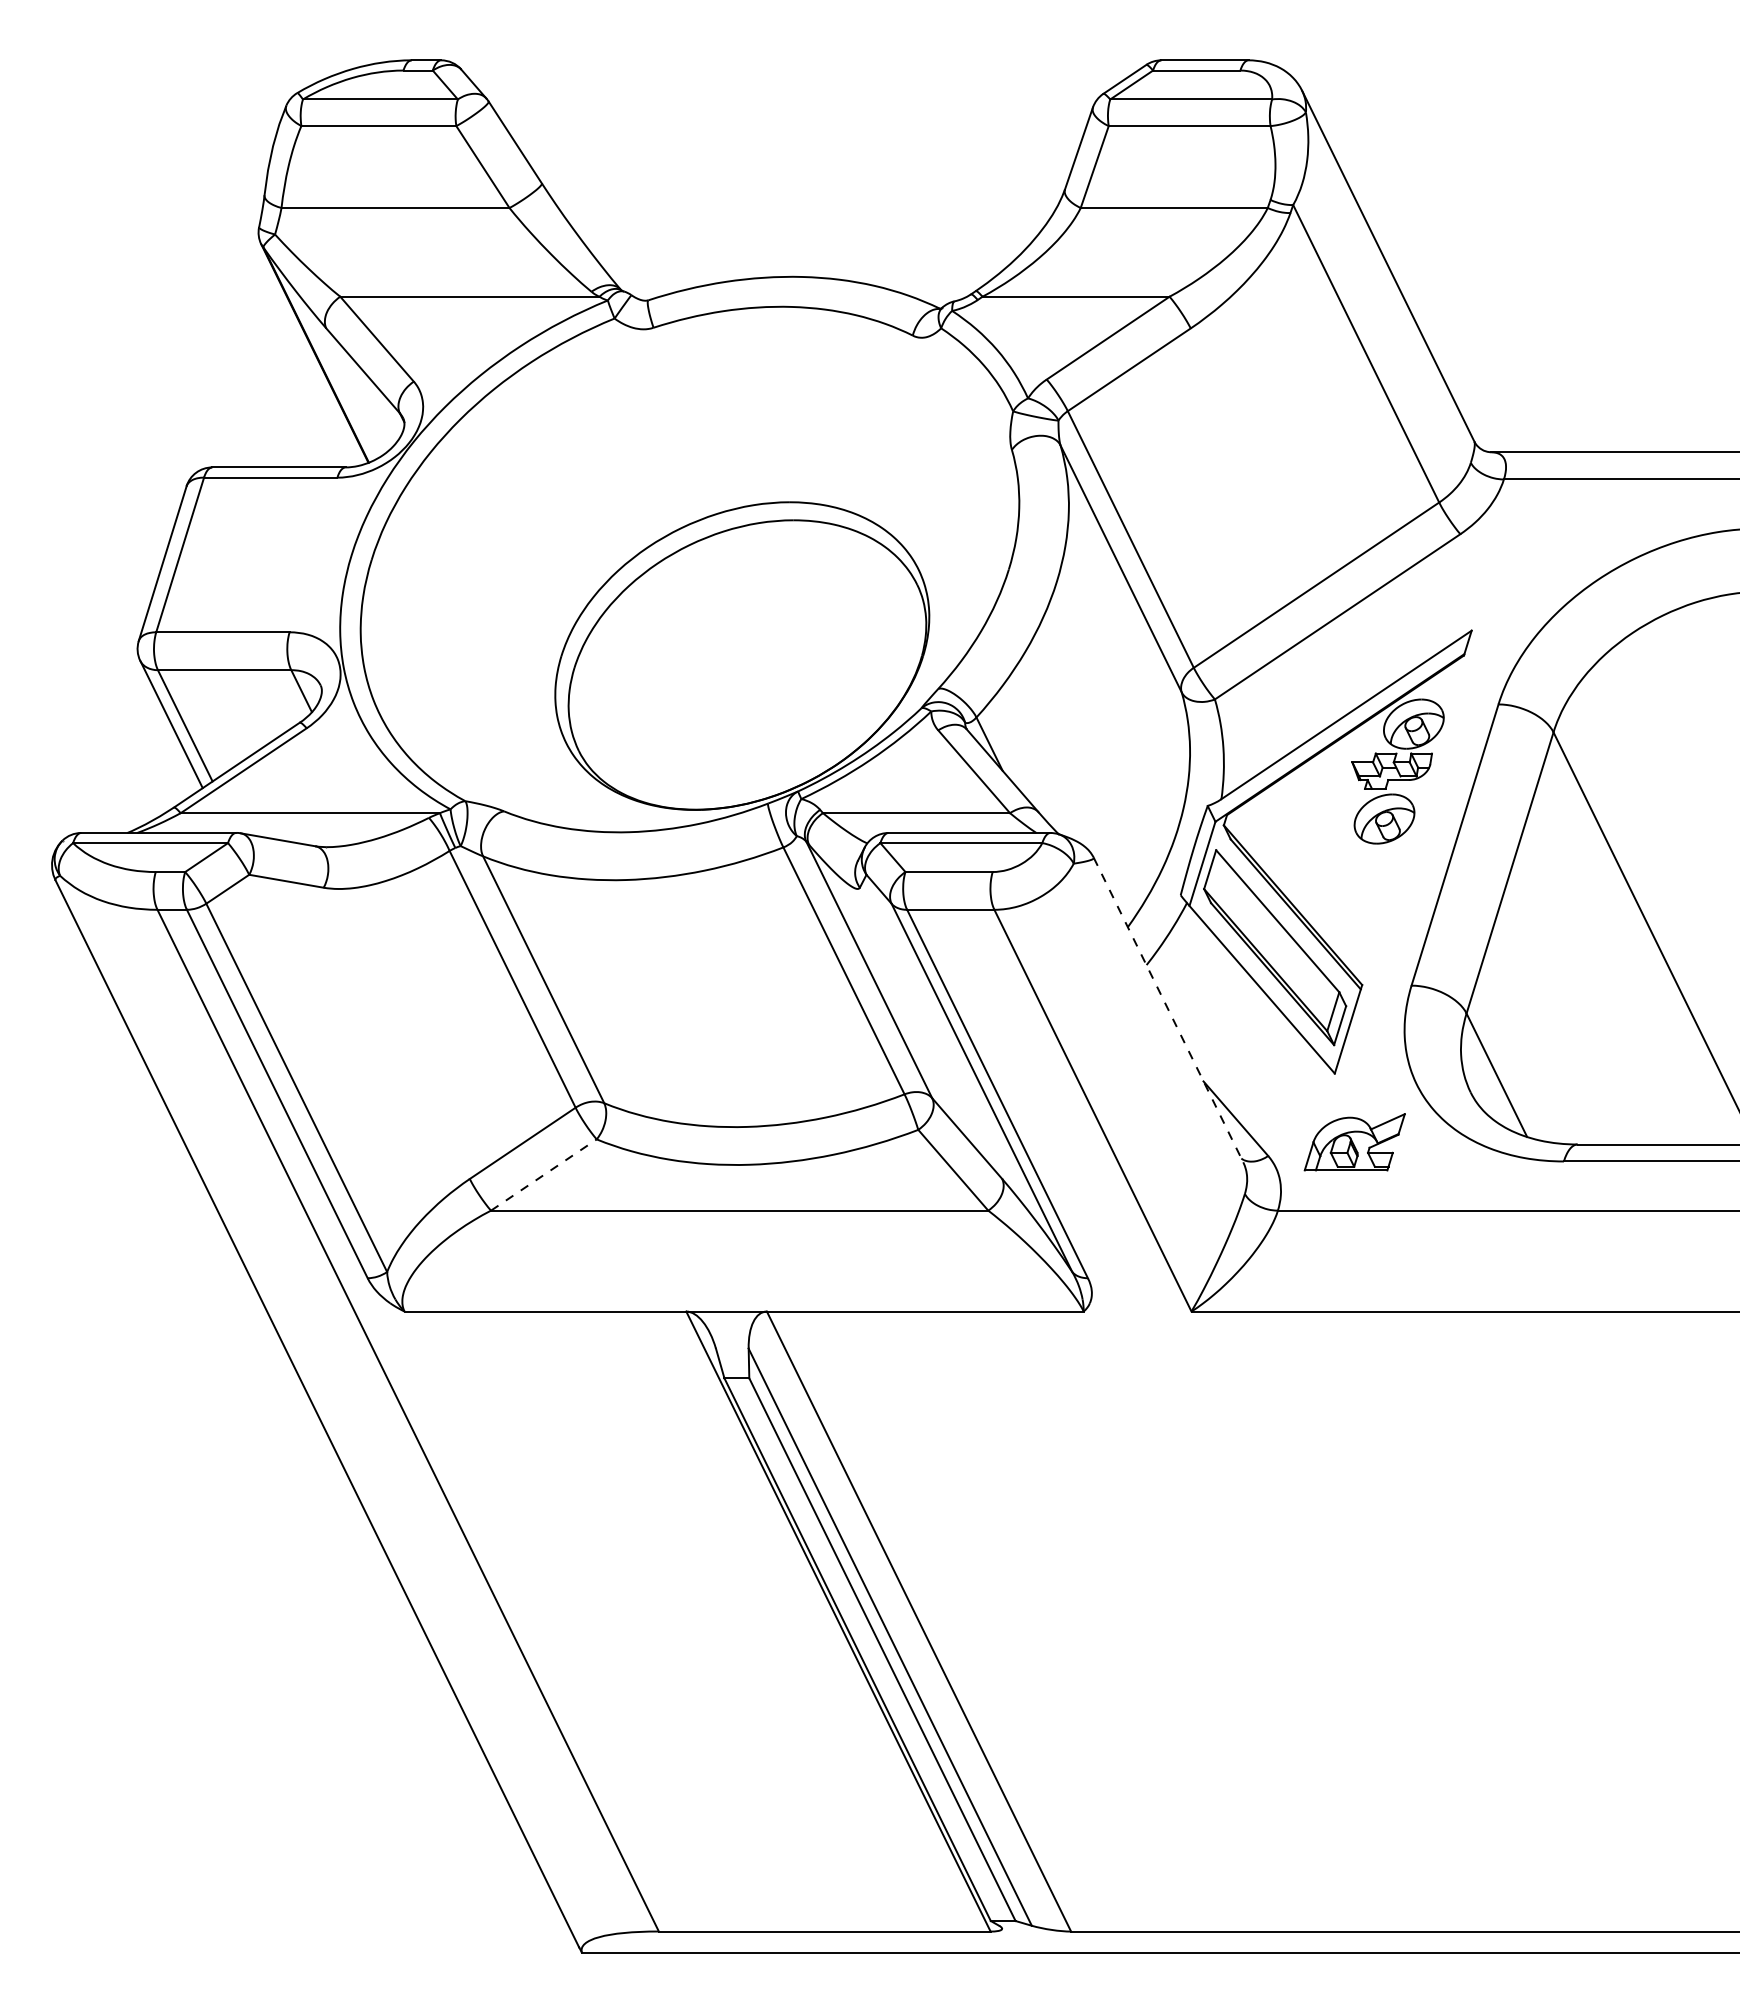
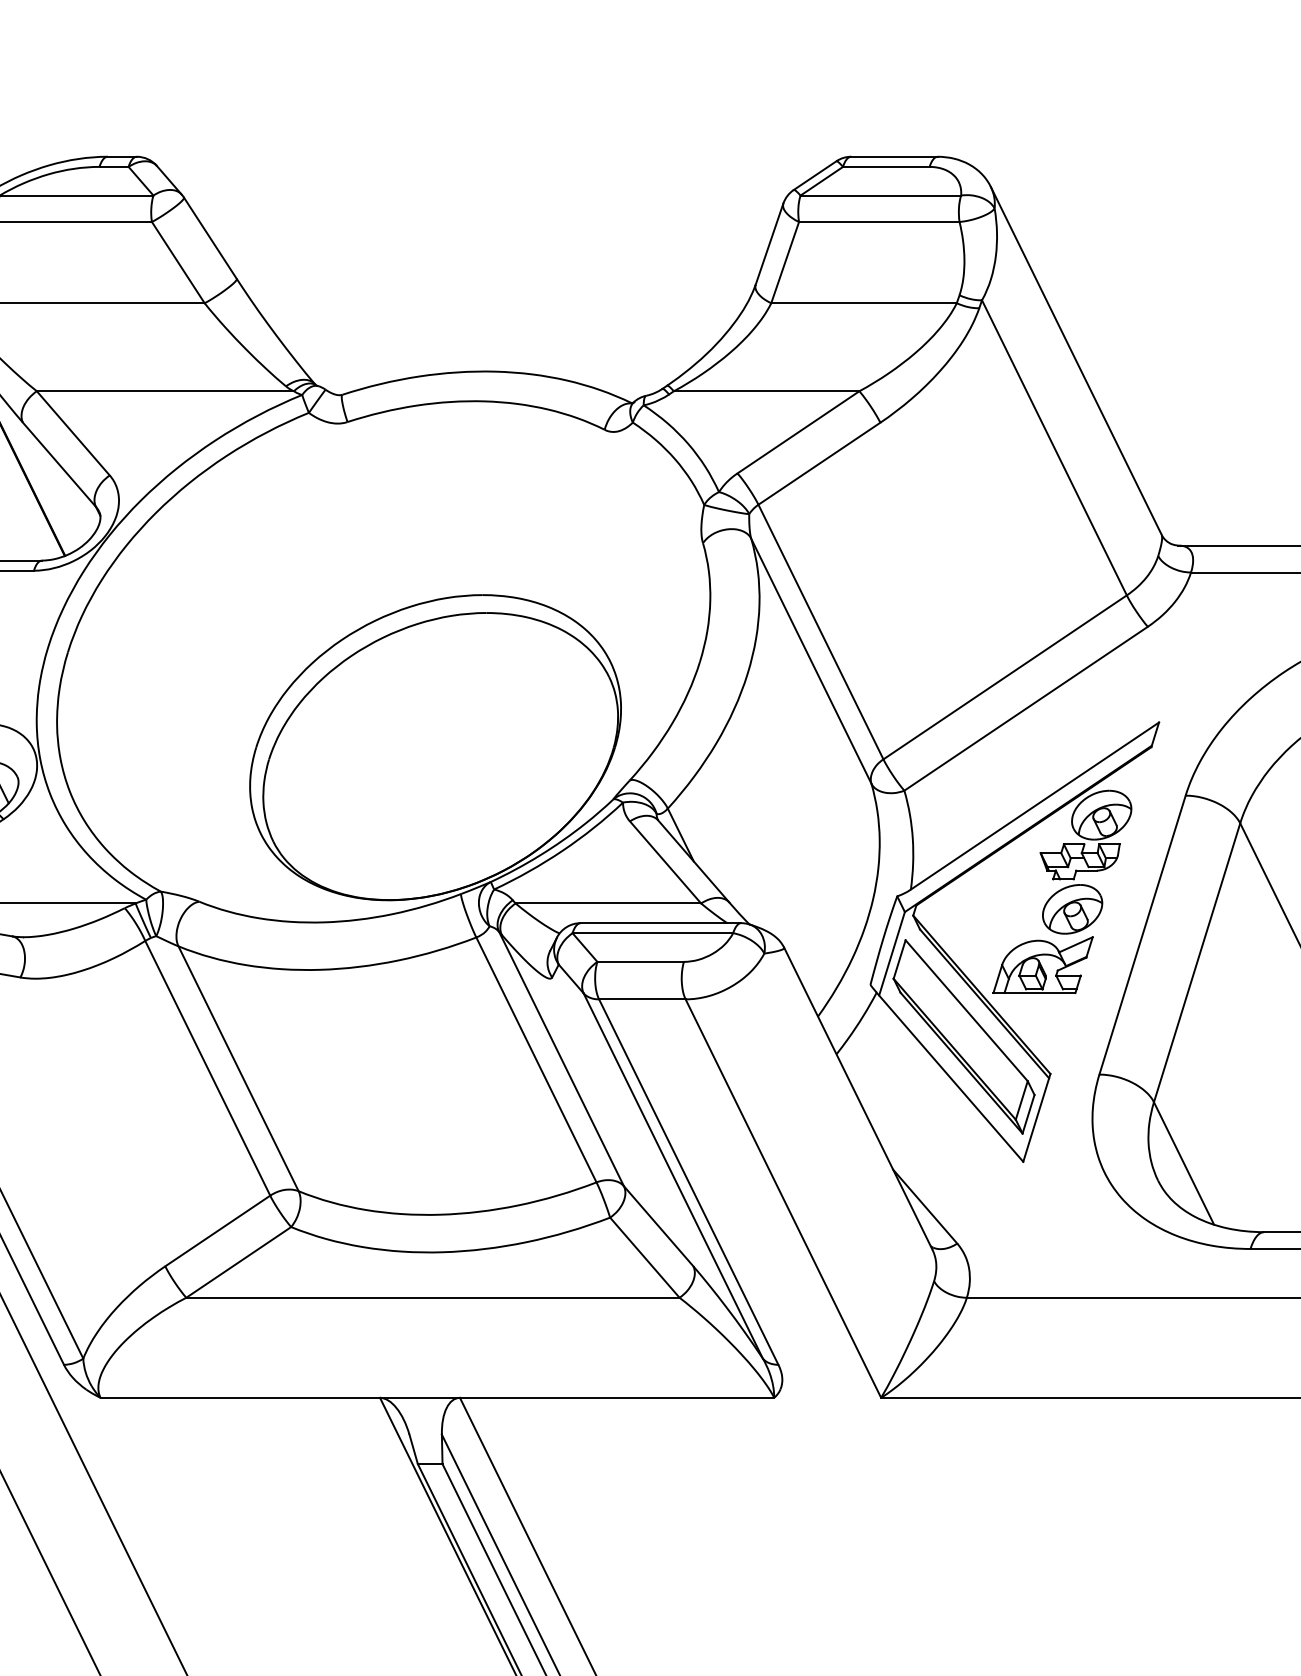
line: (1168, 1010) -> (858, 1099), dashed -> solid
part: (1354, 1142) -> (1042, 965), moved
line: (543, 1175) -> (238, 1262), dashed -> solid

